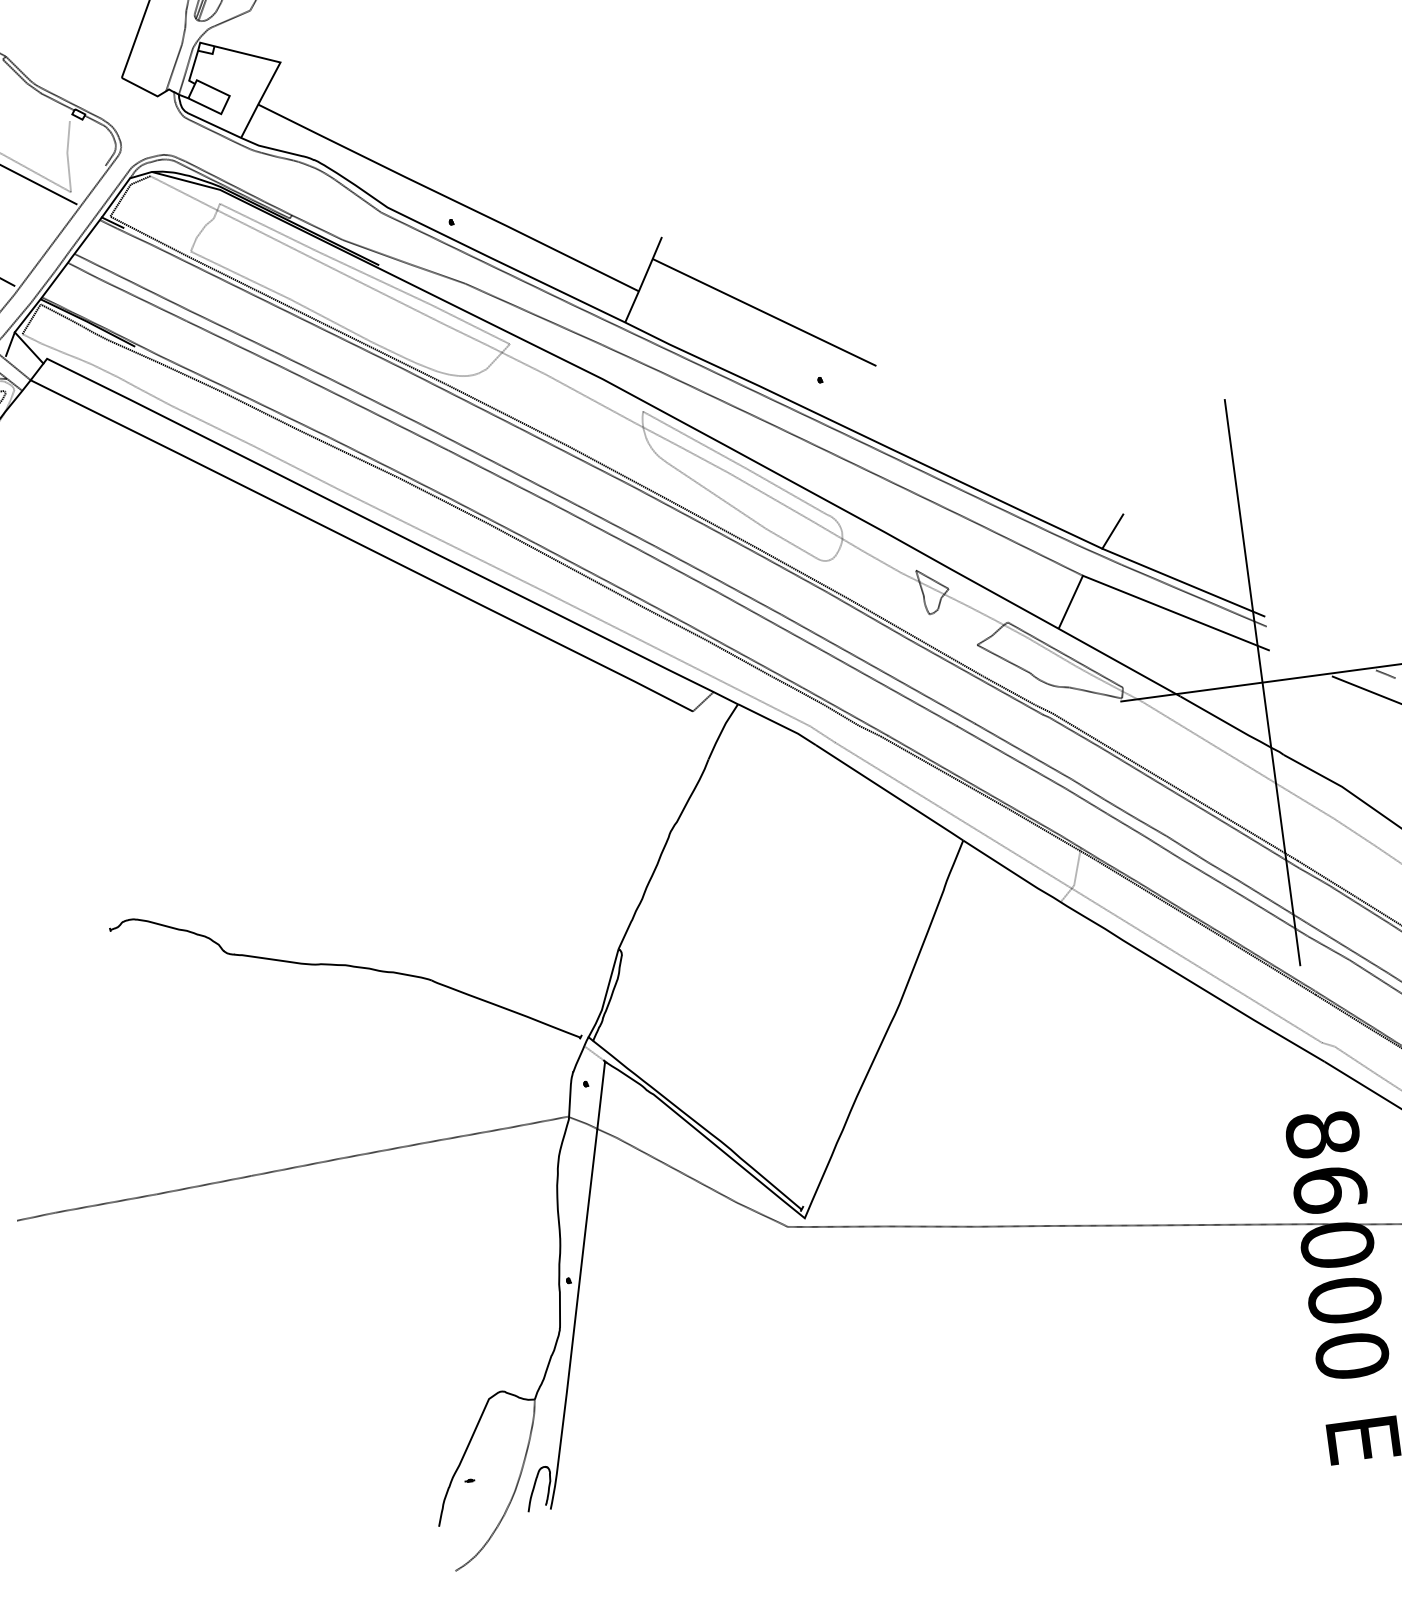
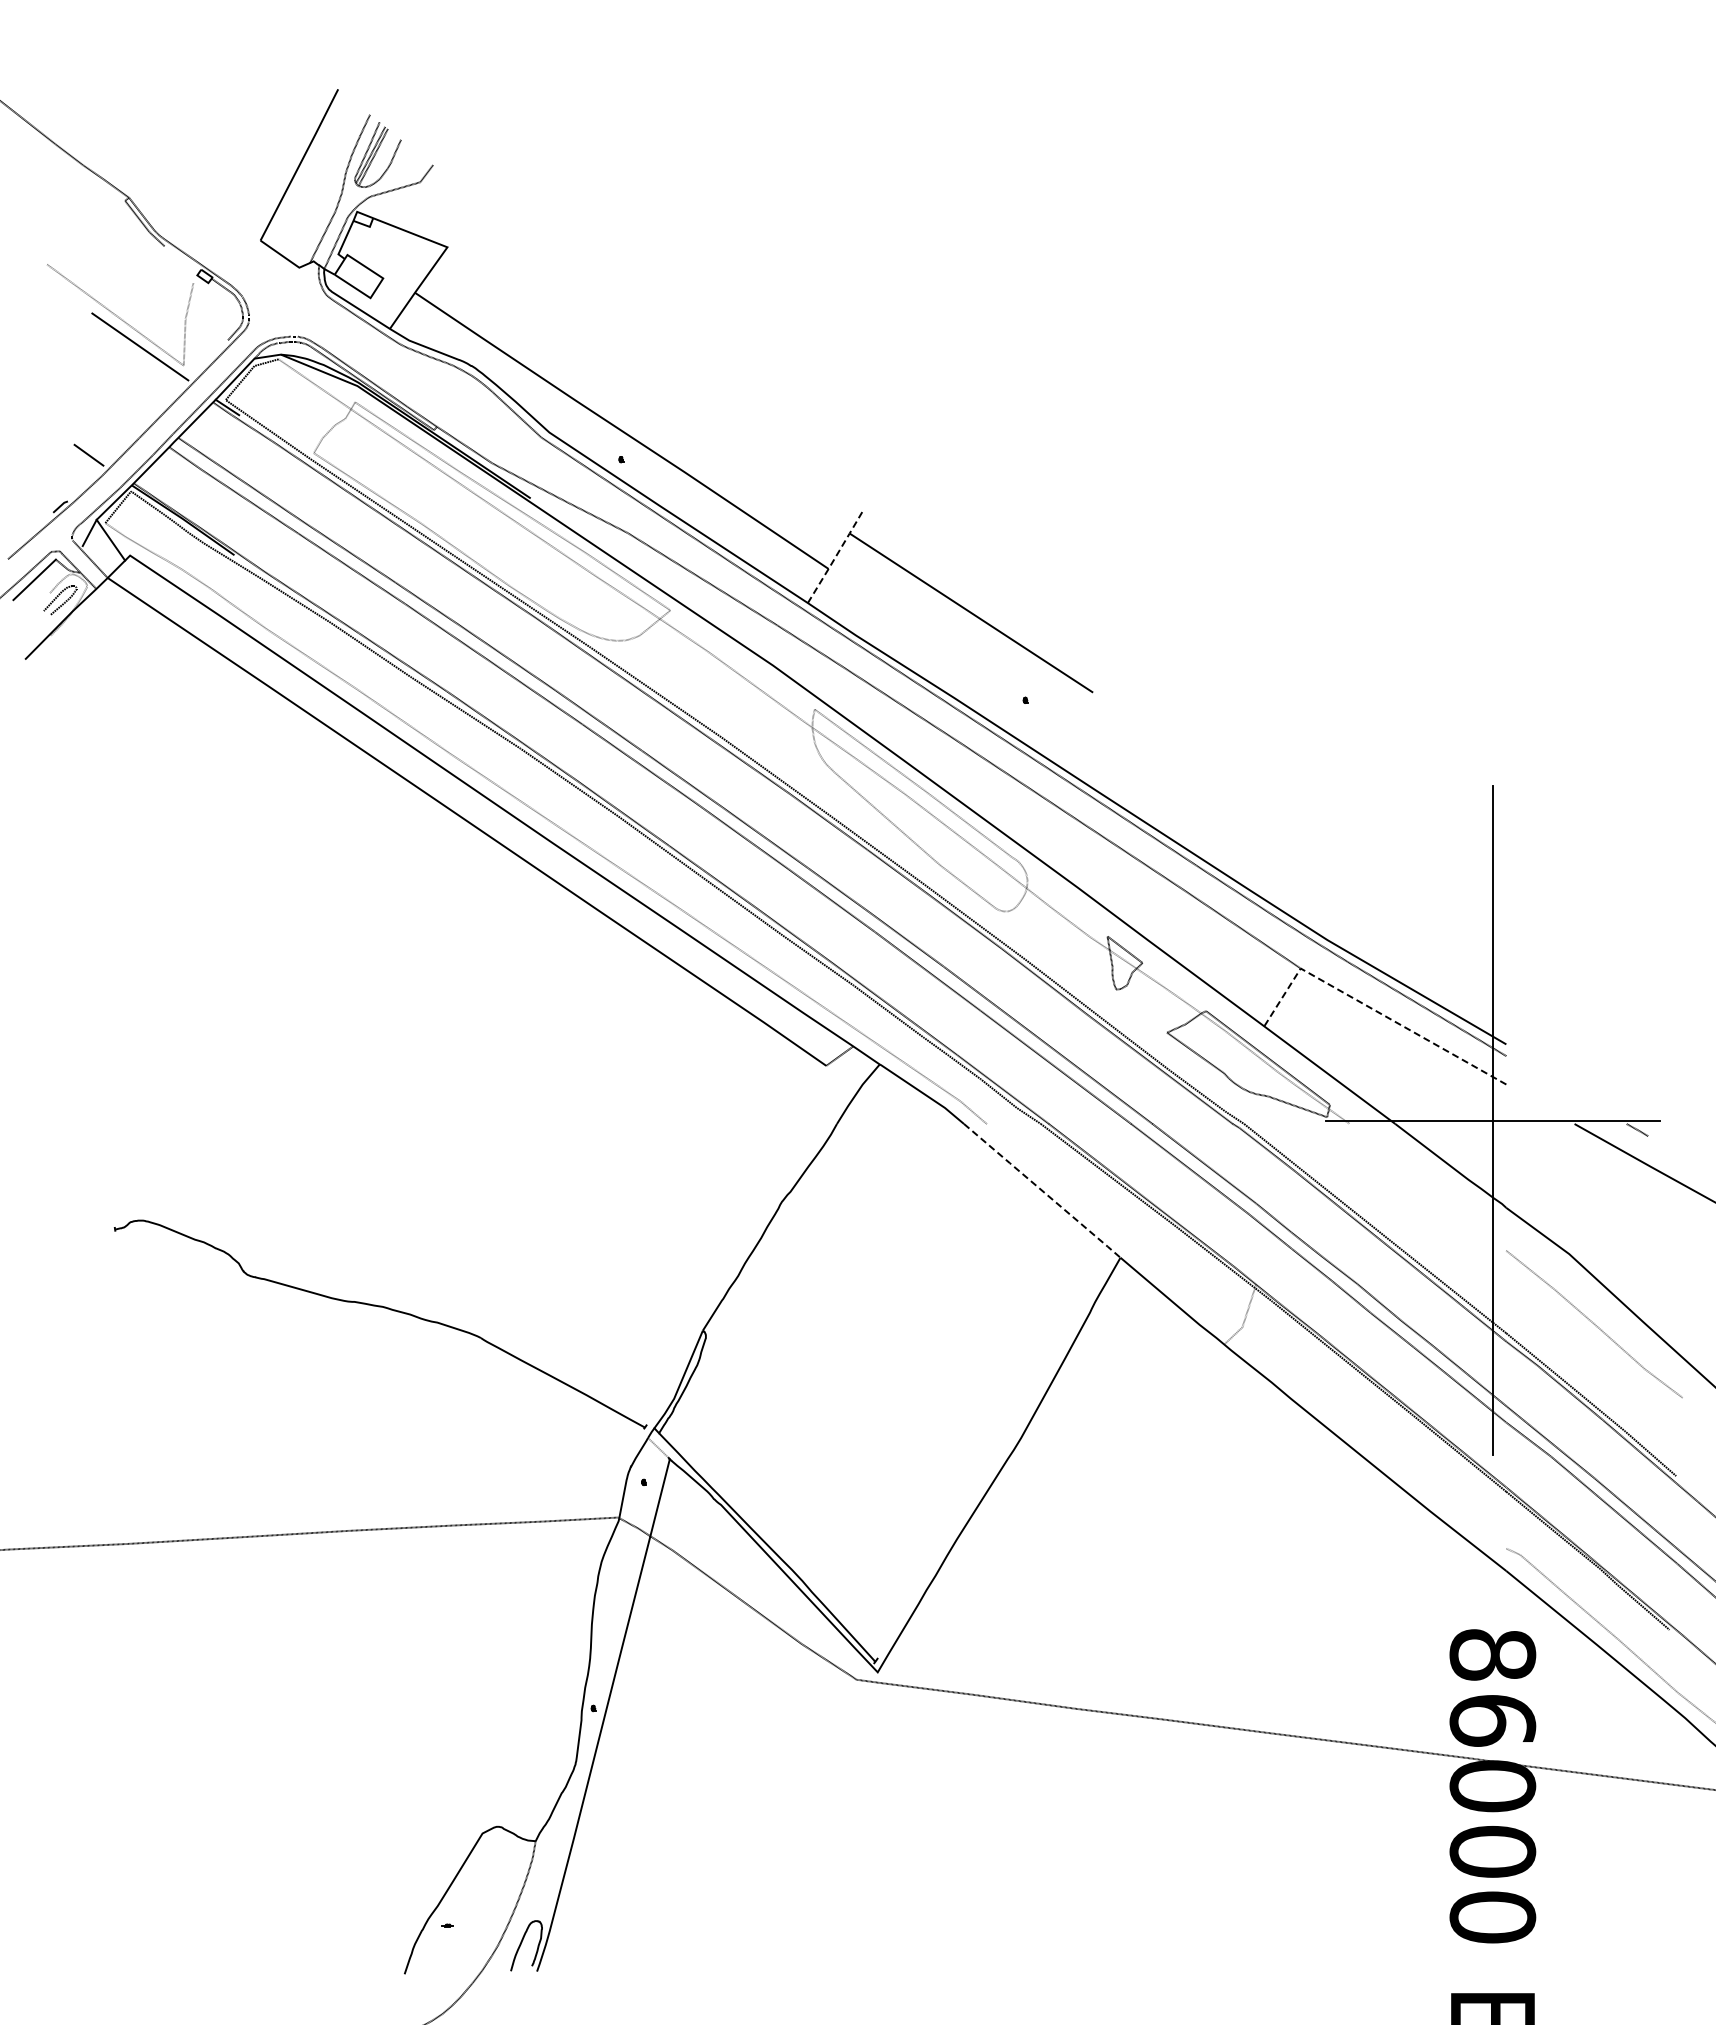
line: (57, 101) -> (182, 258), removed
line: (644, 279) -> (836, 556), solid -> dashed
line: (1112, 531) -> (1342, 921), removed
line: (1148, 602) -> (1372, 1009), solid -> dashed
line: (1214, 746) -> (1427, 1187), removed
line: (889, 792) -> (1042, 1190), solid -> dashed
line: (1078, 892) -> (1246, 1336), removed

